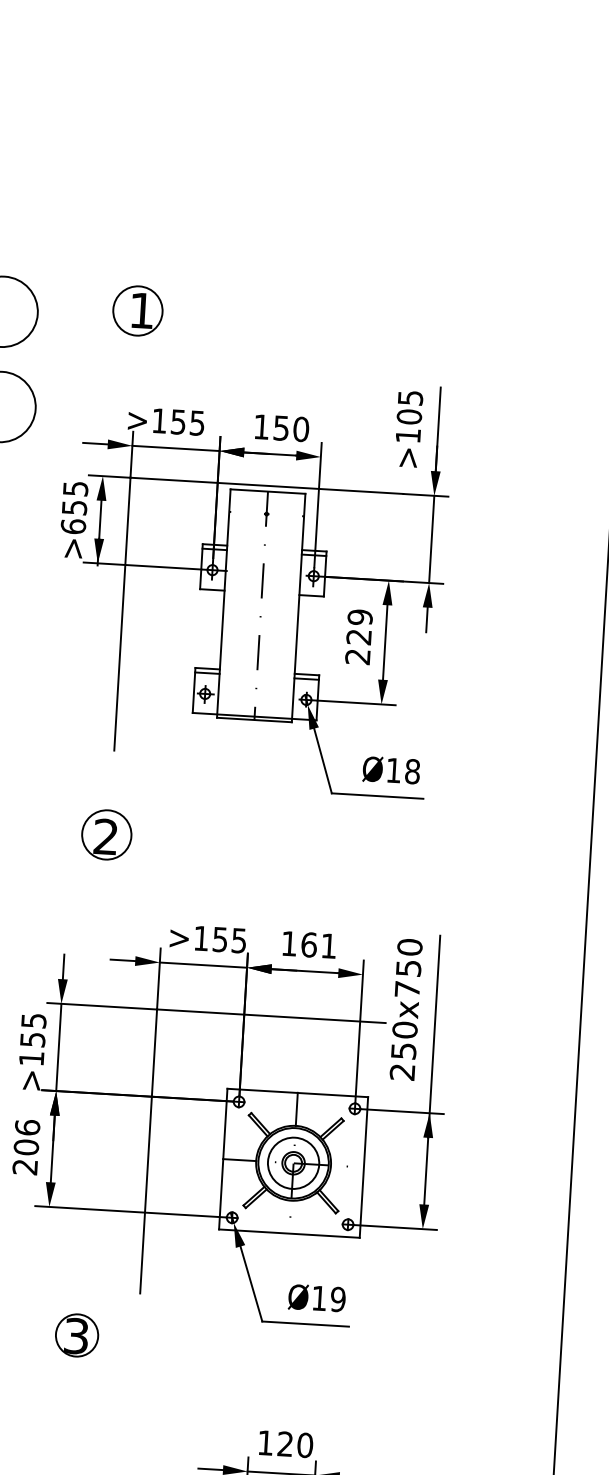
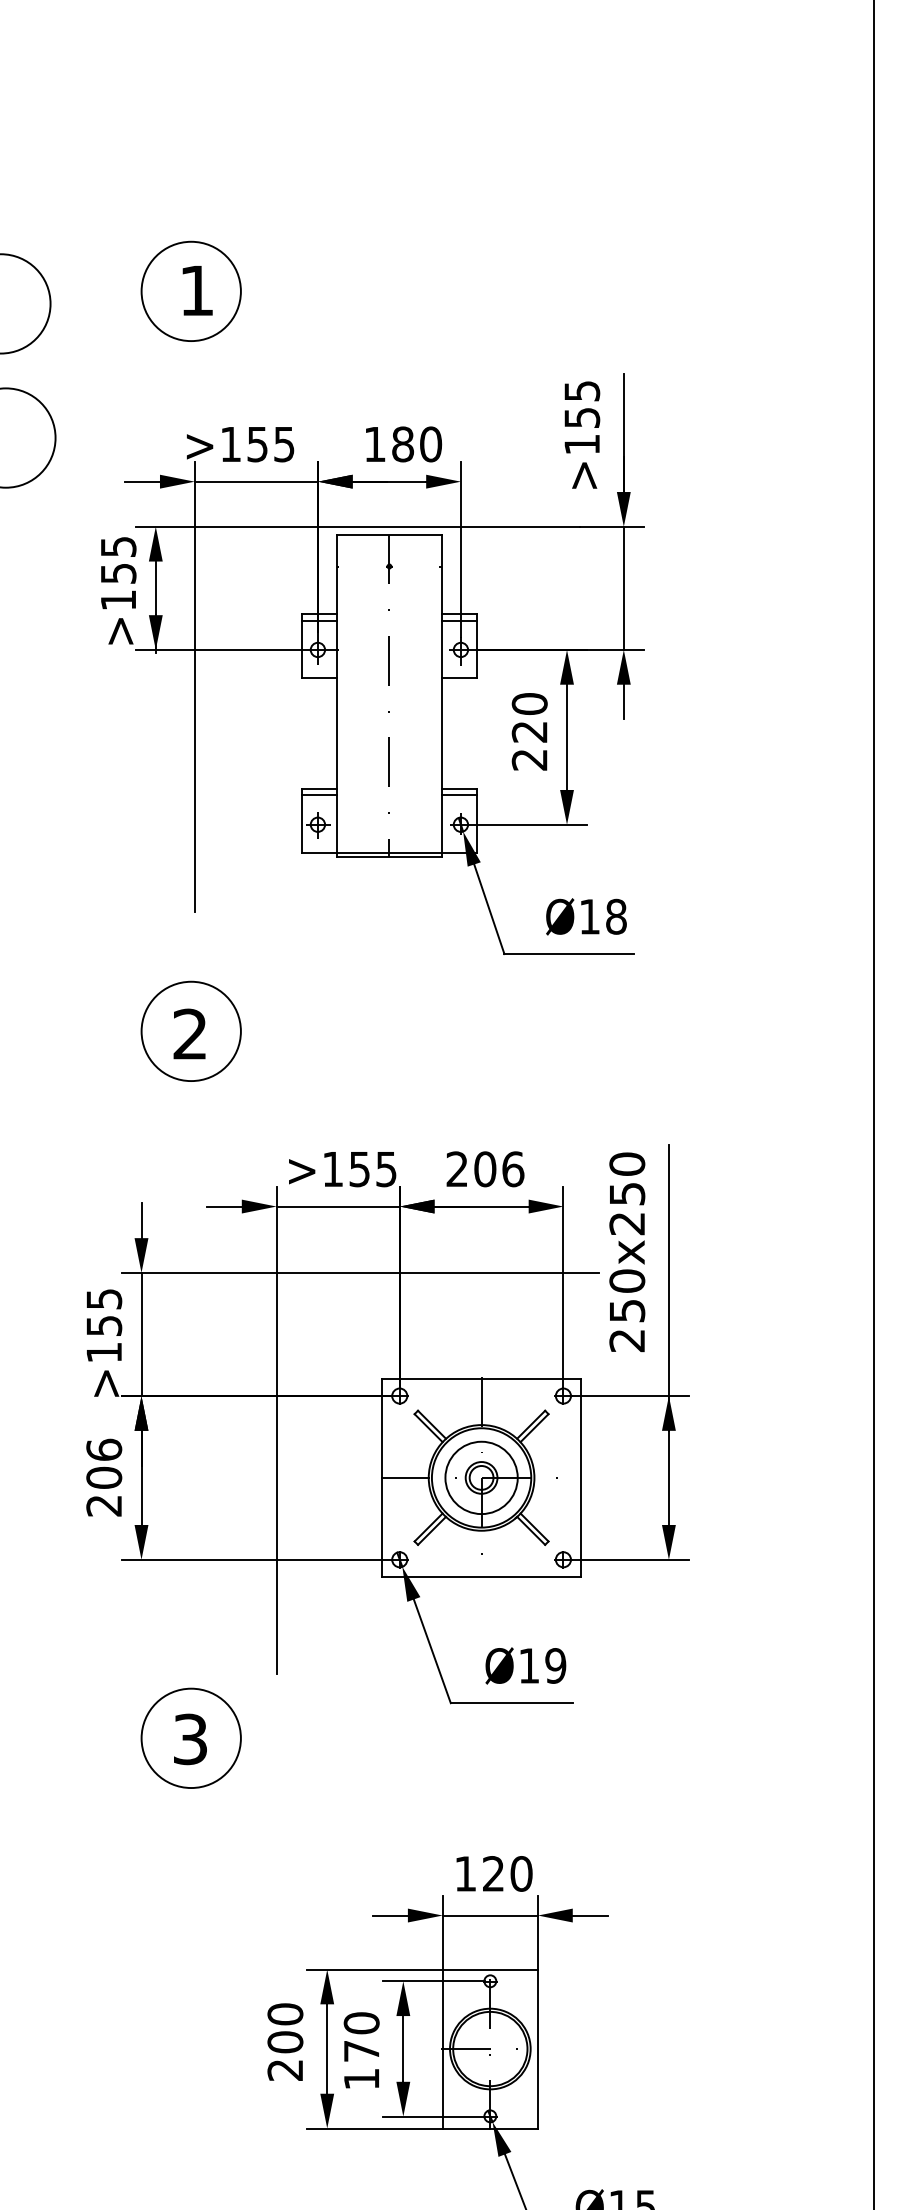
circle: (137, 311) -> (190, 291), size x1.43
text: (409, 416) -> (582, 417), >105 -> >155
text: (281, 428) -> (402, 444), 150 -> 180
text: (73, 526) -> (118, 599), >655 -> >155
text: (360, 617) -> (529, 704), 229 -> 220
circle: (106, 834) -> (190, 1031), size x1.43
text: (309, 945) -> (485, 1169), 161 -> 206
text: (406, 989) -> (626, 1223), 250x750 -> 250x250
circle: (76, 1335) -> (190, 1738), size x1.67

